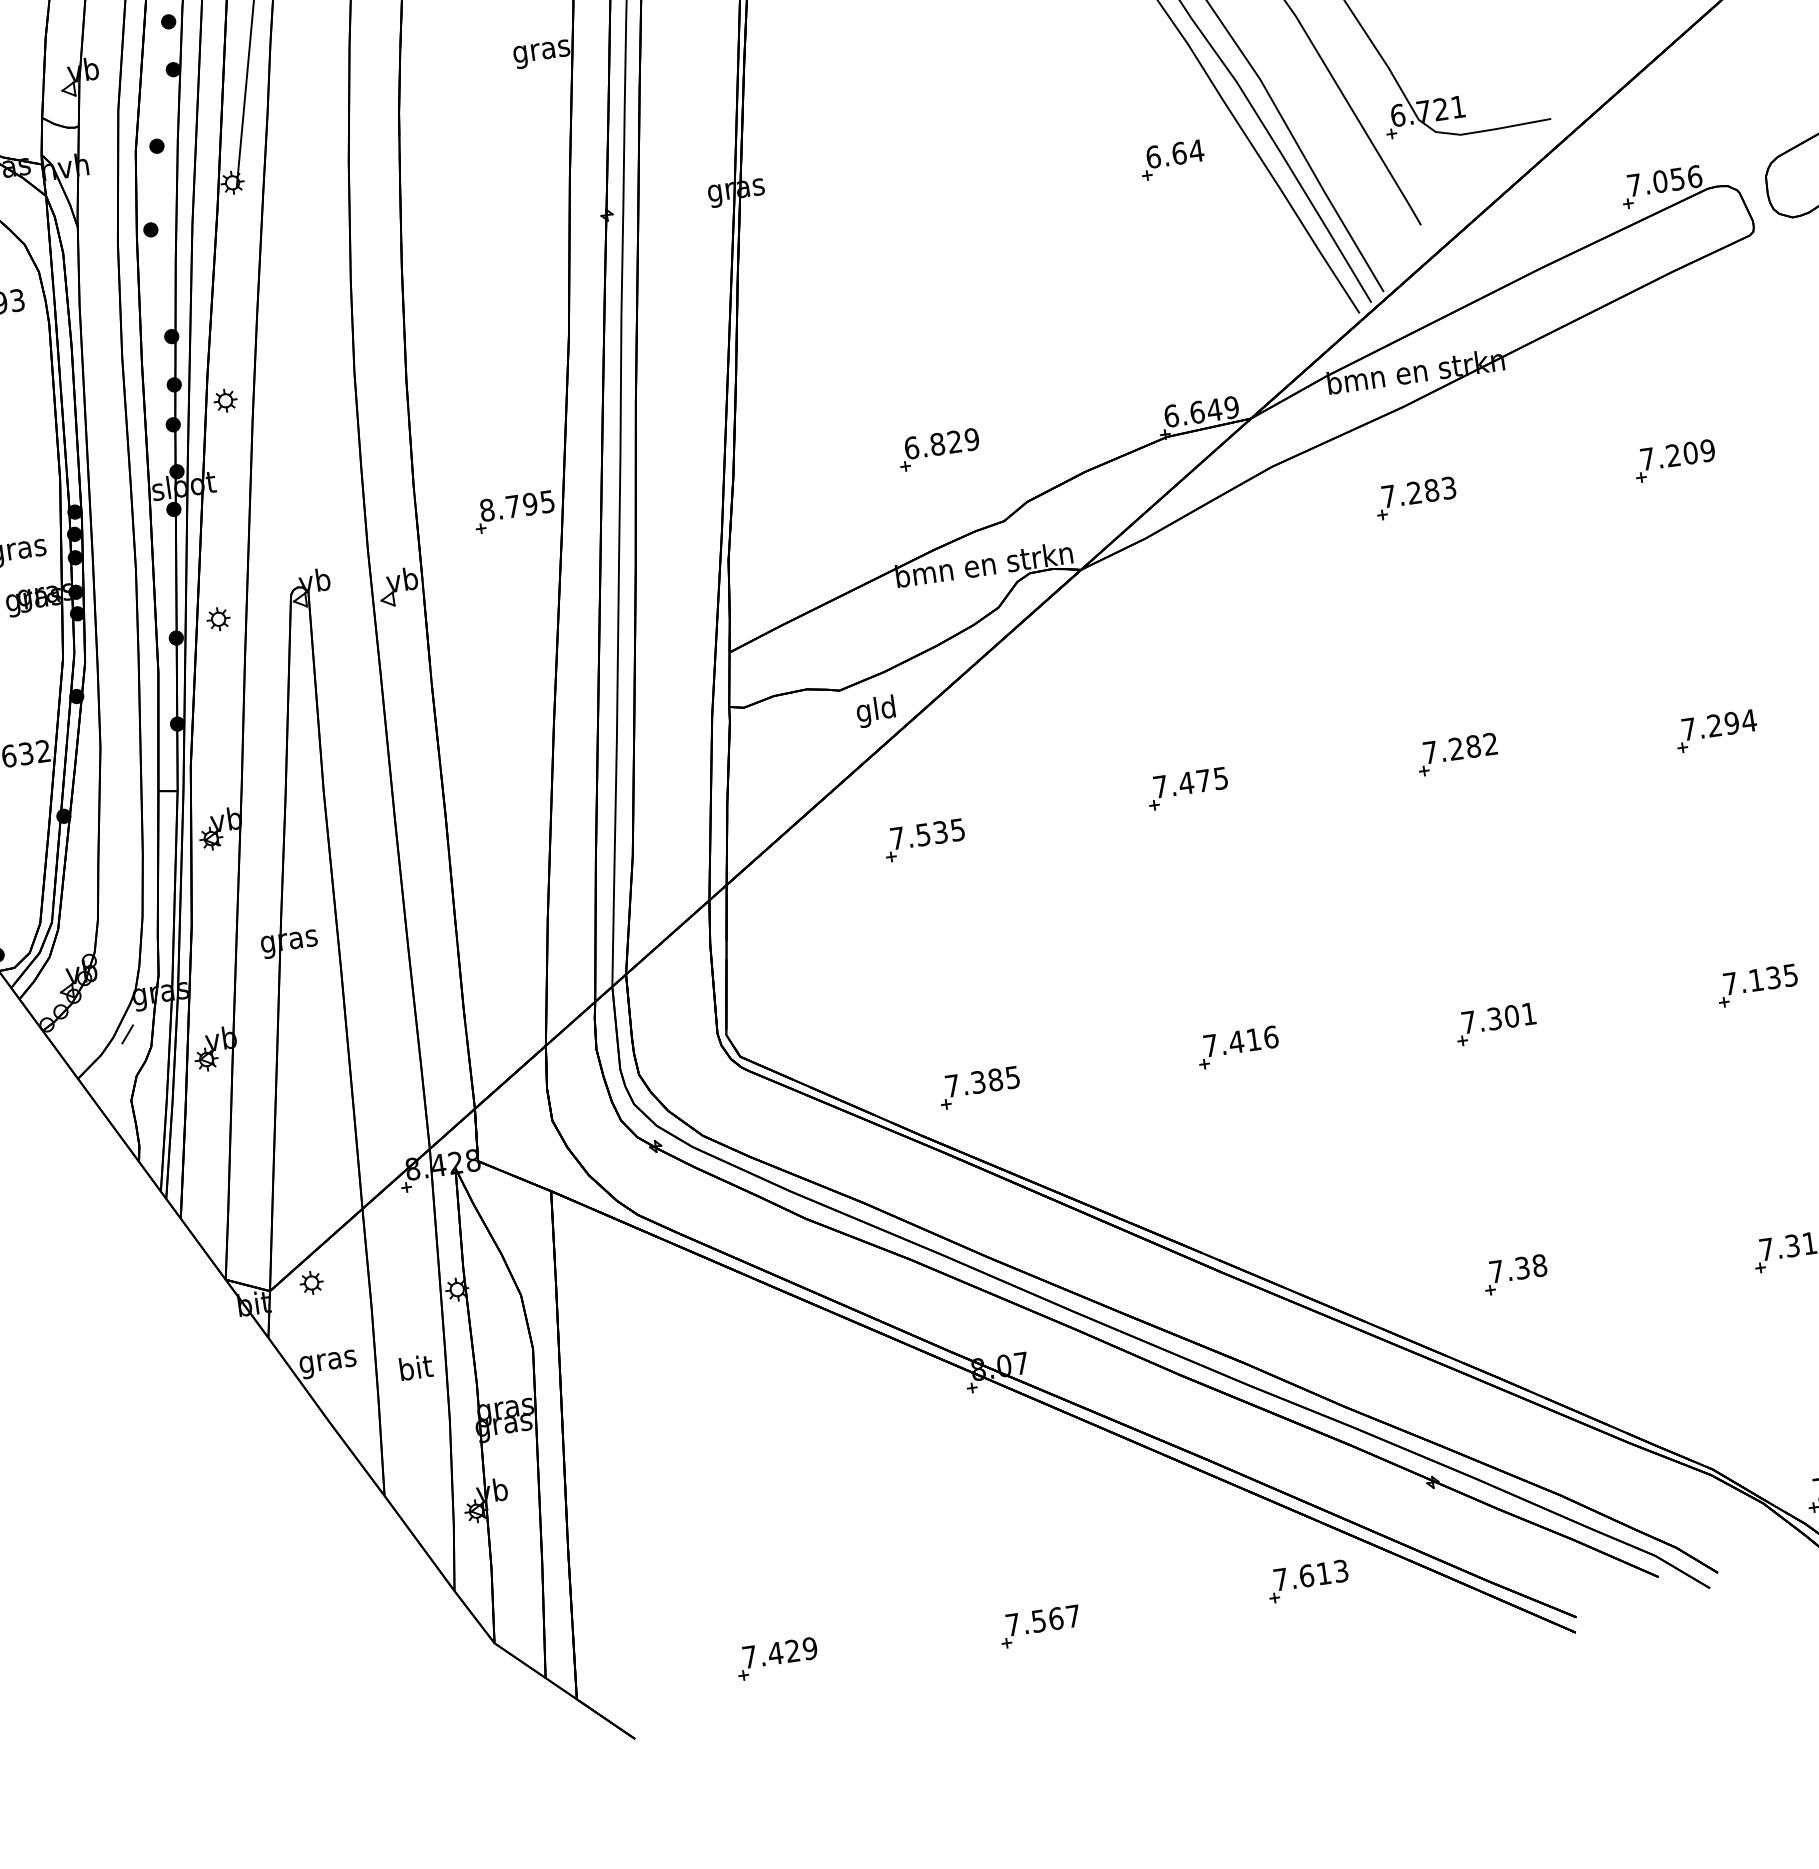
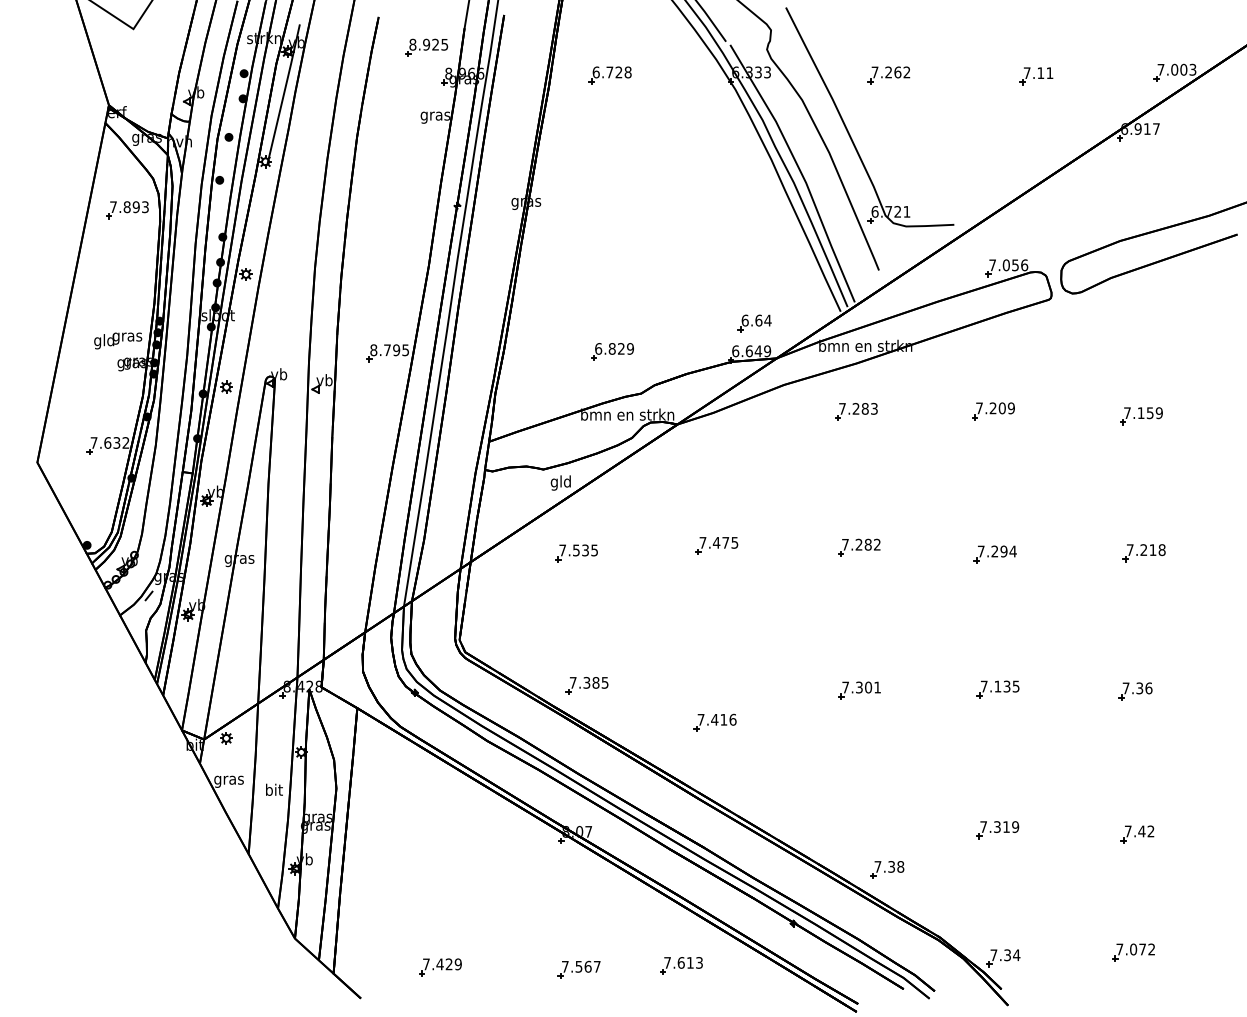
part: (1171, 160) -> (754, 323), moved
part: (1236, 1047) -> (714, 722), moved
part: (1515, 1274) -> (887, 869), moved
part: (1307, 1580) -> (681, 965), moved

